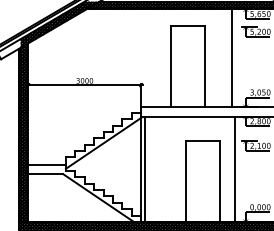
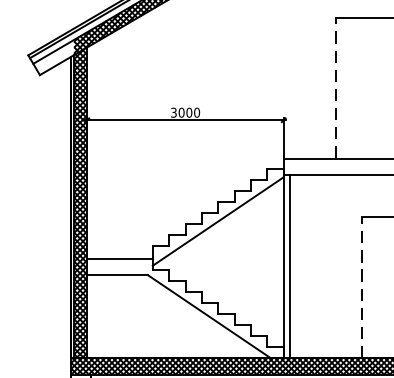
line: (171, 66) -> (336, 87), solid -> dashed
line: (186, 180) -> (362, 286), solid -> dashed

